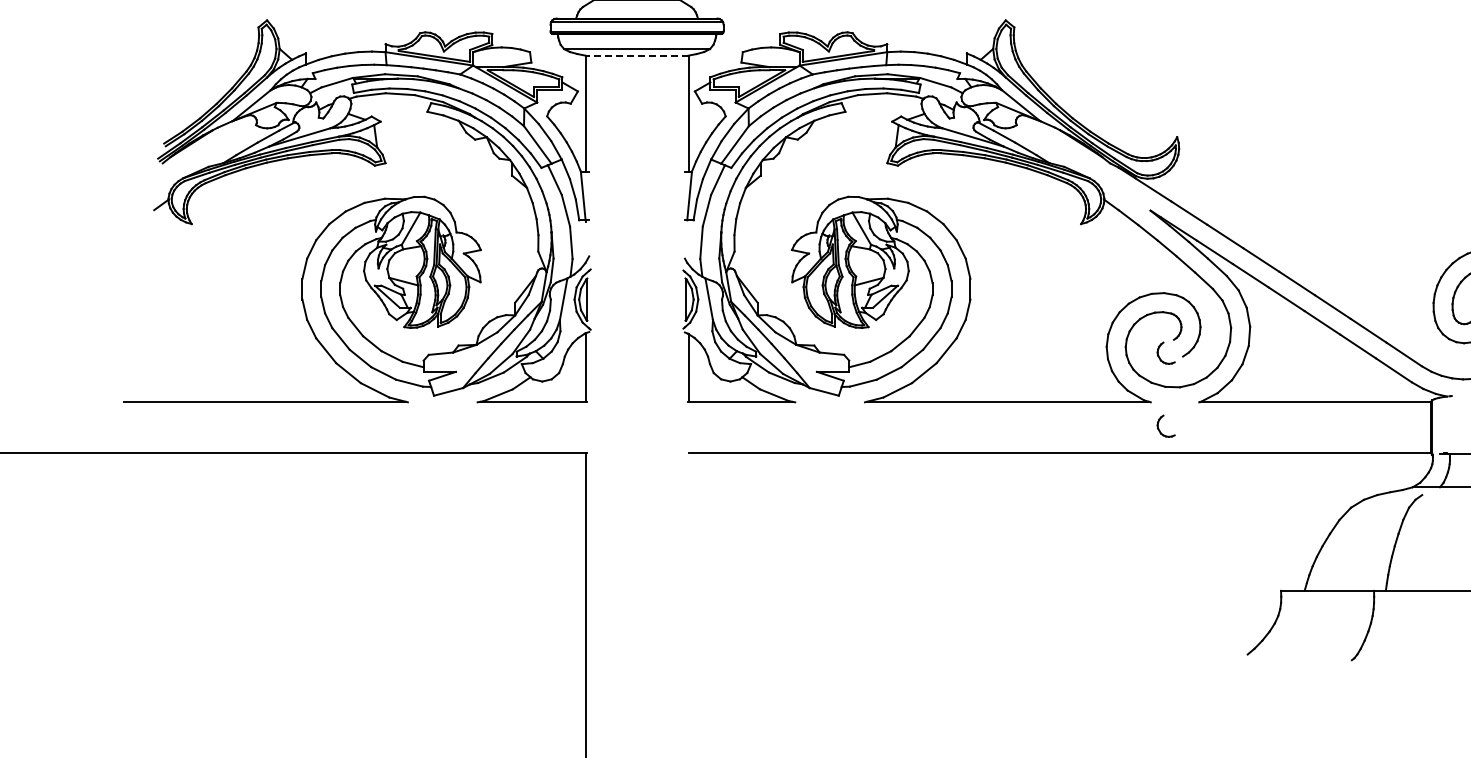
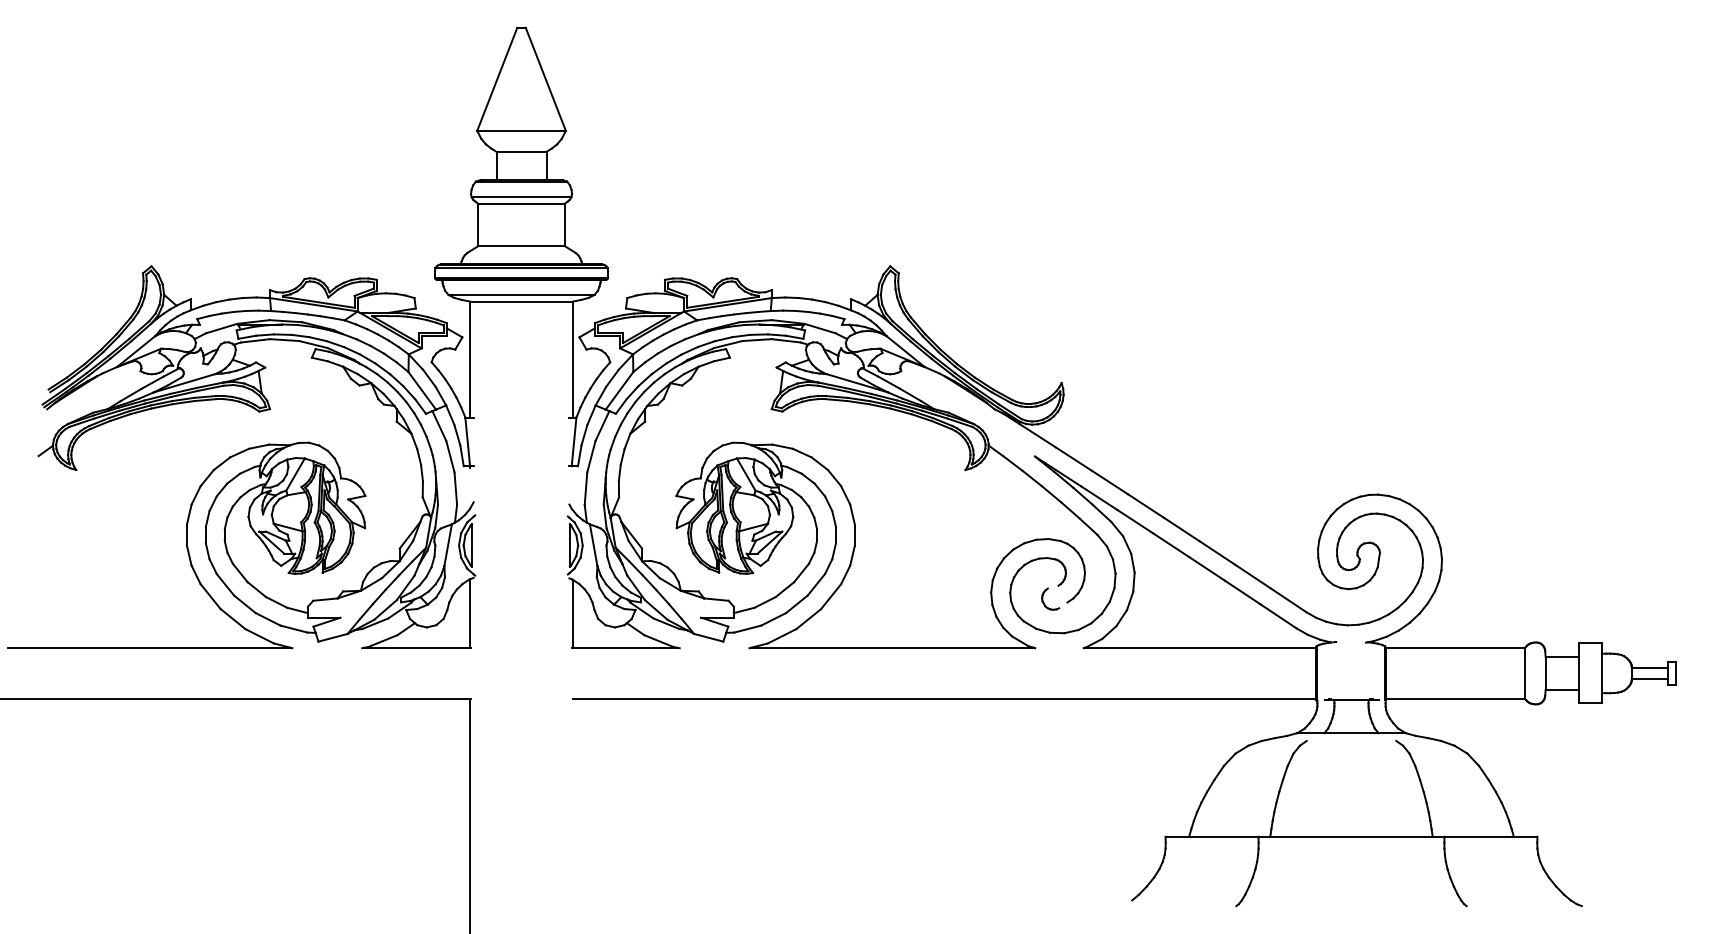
line: (637, 55) -> (521, 301), dashed -> solid
part: (1159, 425) -> (1043, 671), removed

